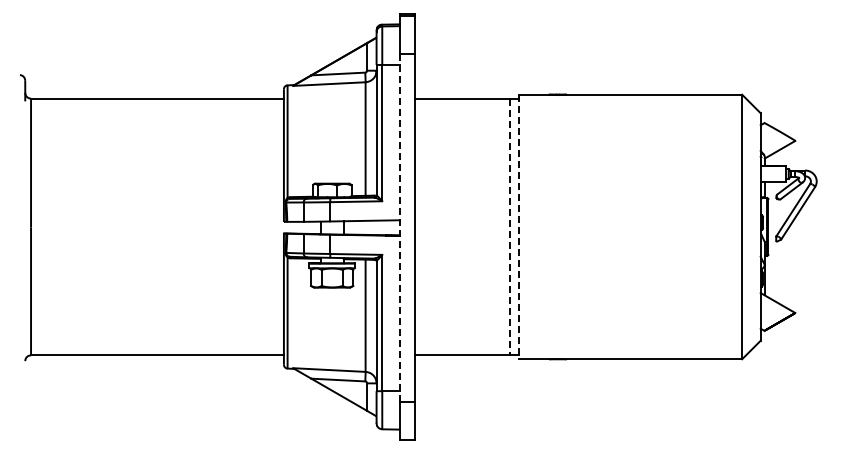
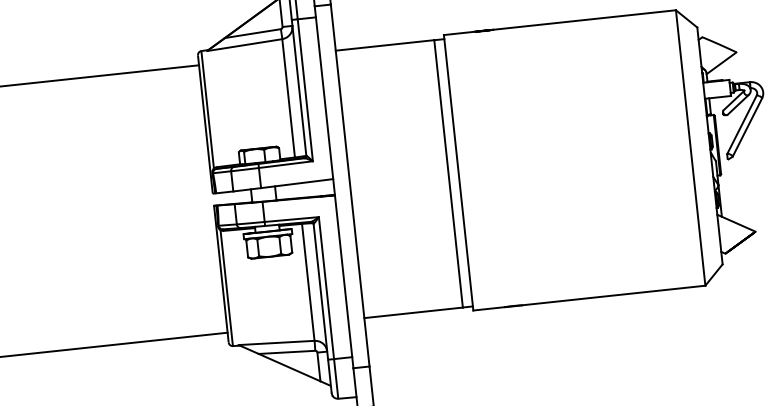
line: (509, 227) -> (448, 174), dashed -> solid
line: (519, 227) -> (458, 173), dashed -> solid
line: (399, 228) -> (333, 187), dashed -> solid

